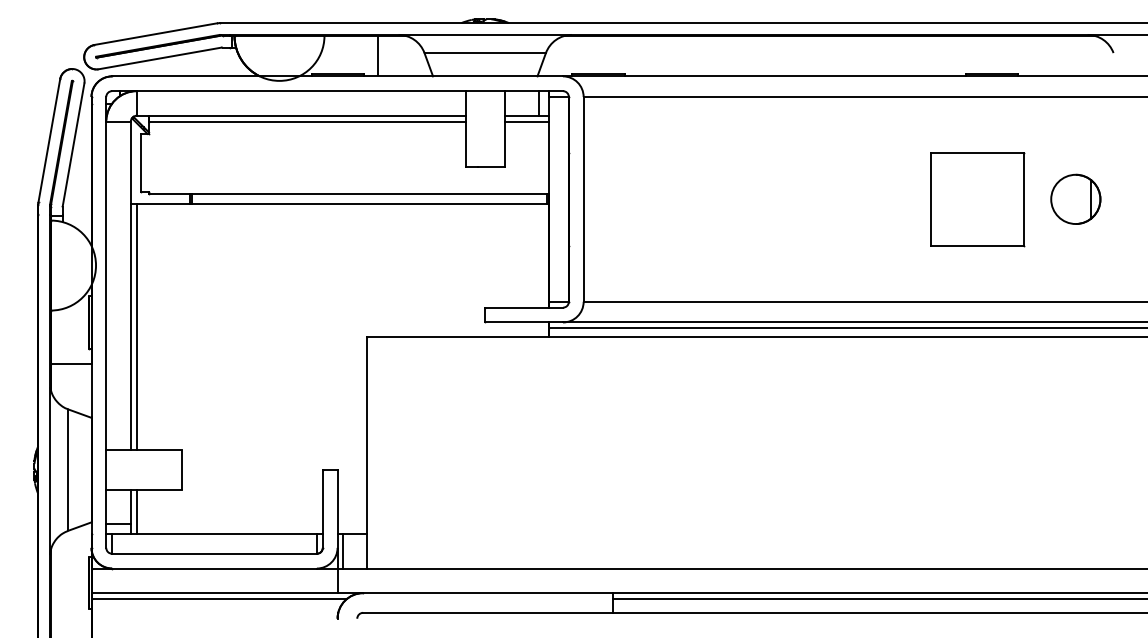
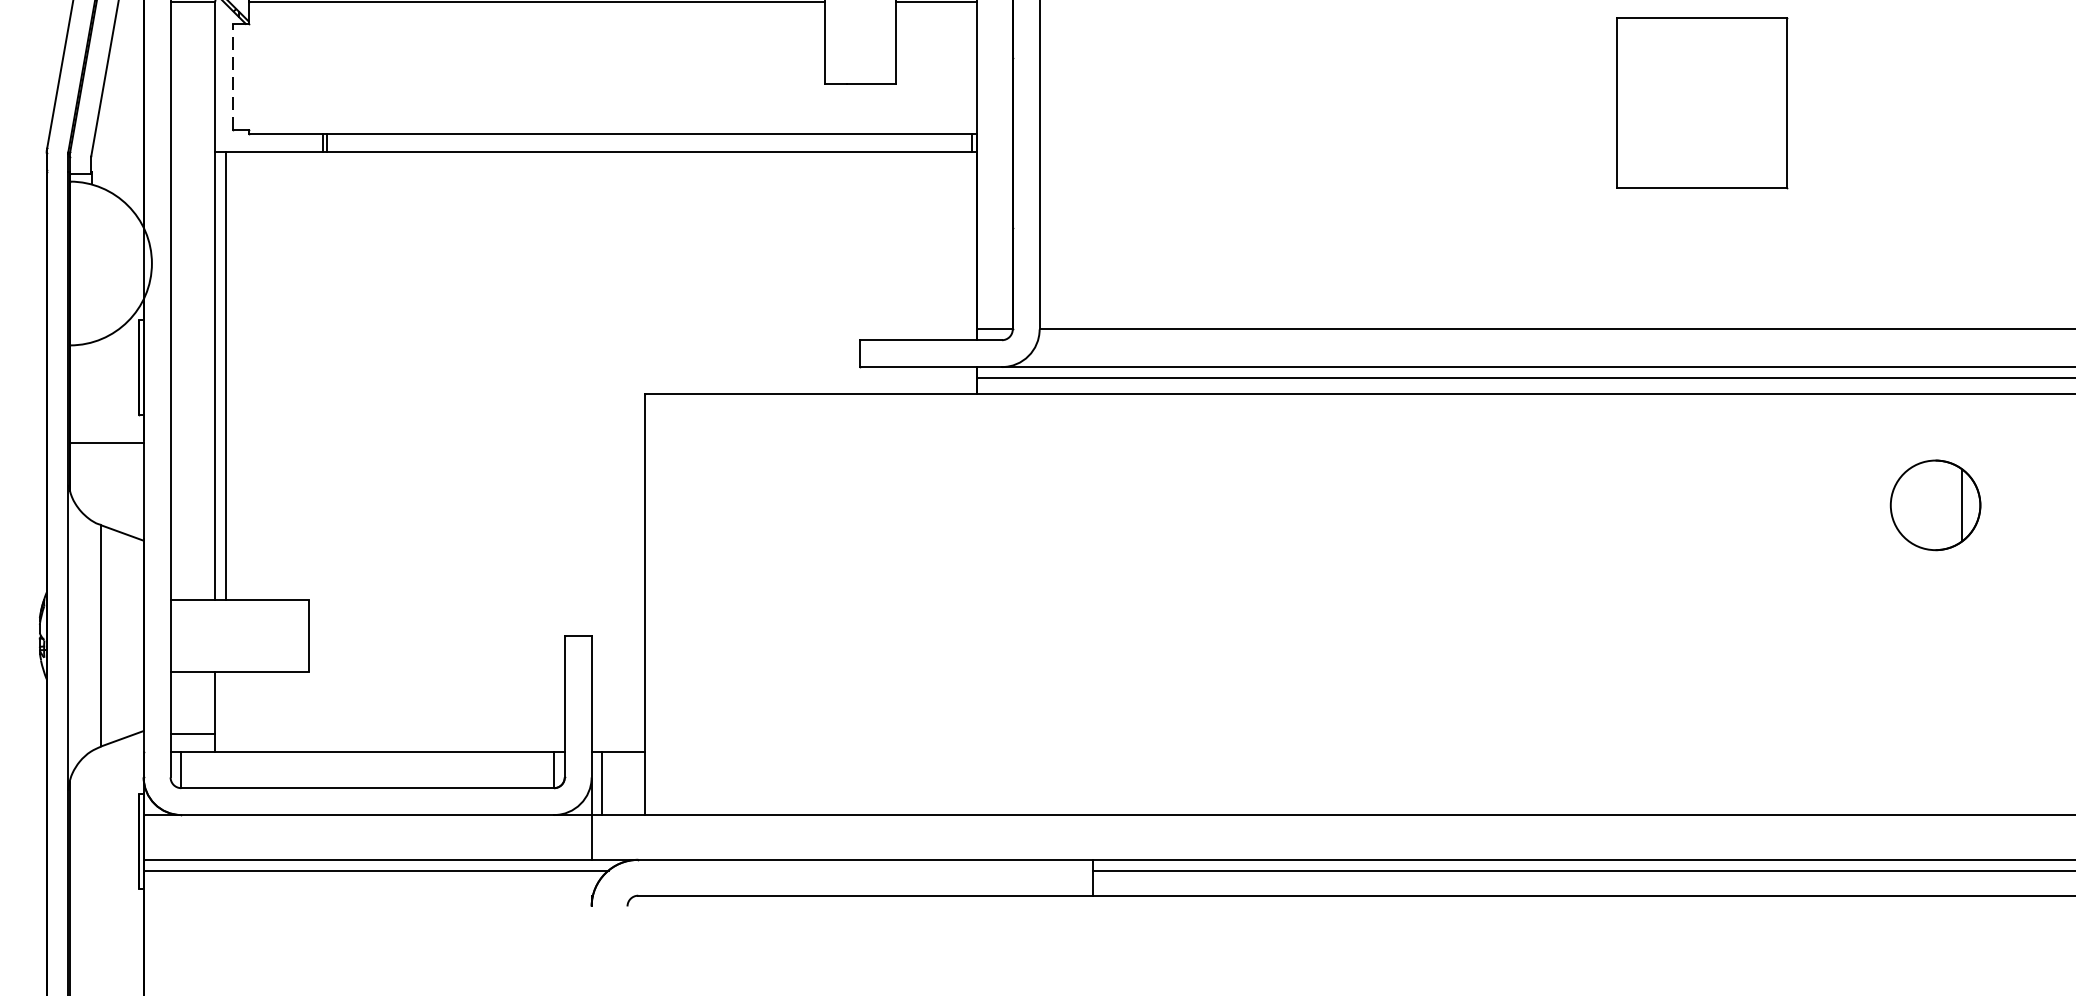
line: (140, 162) -> (232, 75), solid -> dashed
part: (1075, 198) -> (1934, 503), moved
part: (977, 199) -> (1701, 103), moved
line: (136, 511) -> (225, 711), removed

